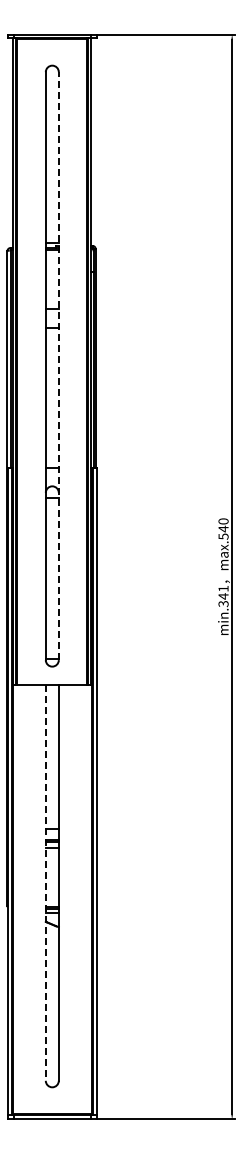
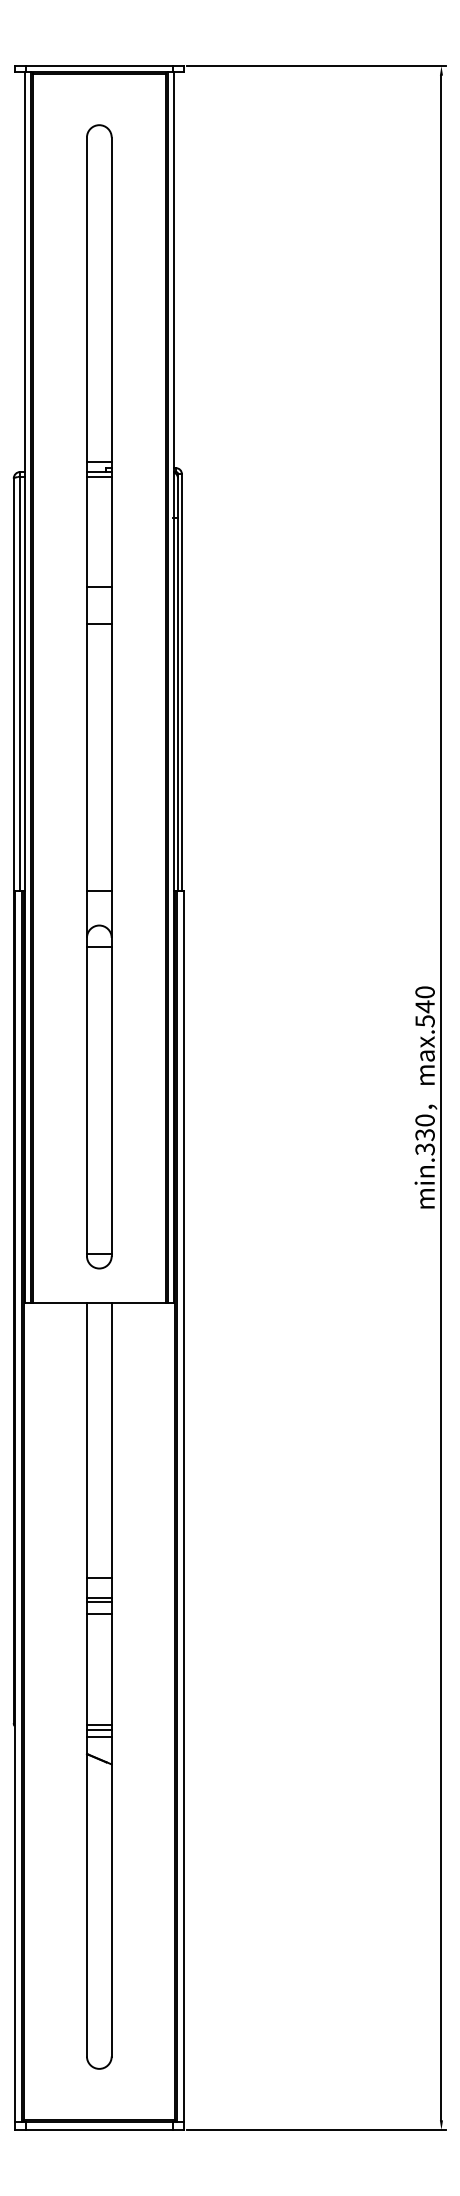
line: (58, 366) -> (111, 697), dashed -> solid
text: (223, 592) -> (425, 1127), min.341 -> min.330
line: (45, 883) -> (86, 1681), dashed -> solid

